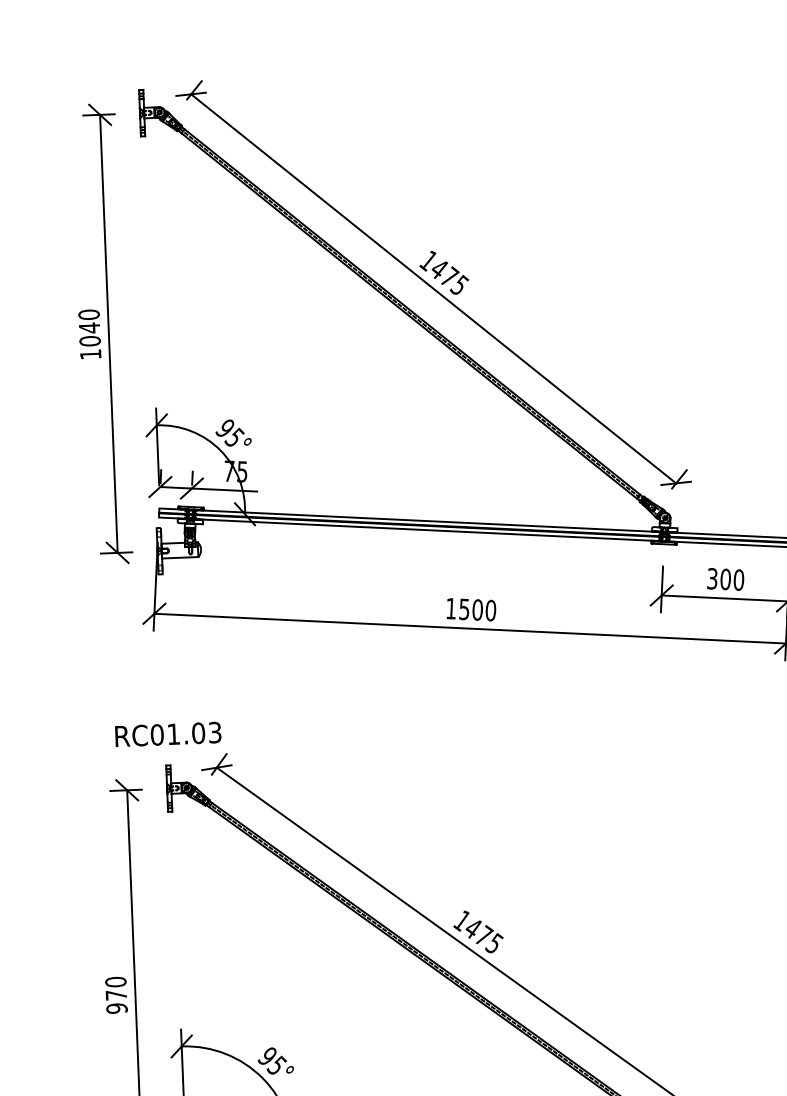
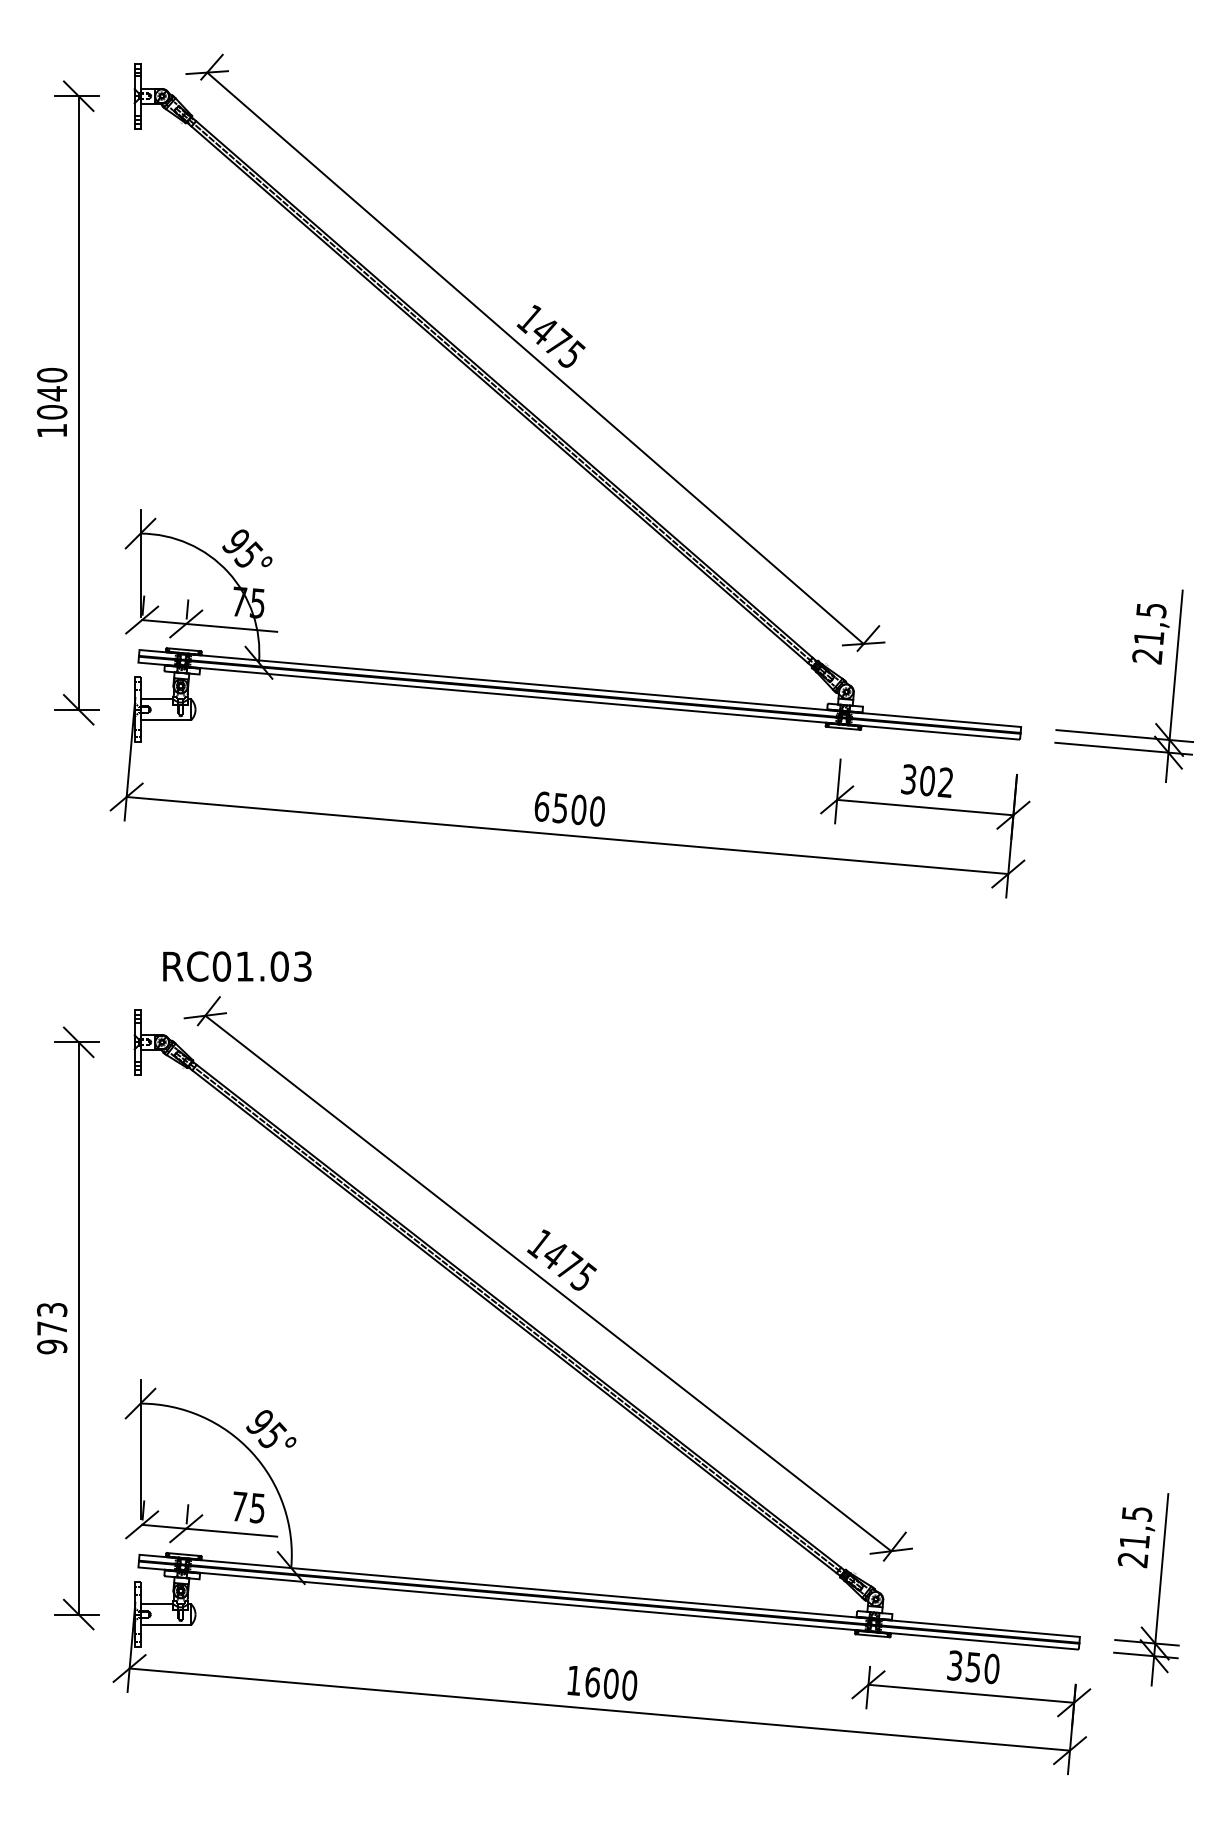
text: (738, 579) -> (945, 782), 300 -> 302
text: (450, 608) -> (541, 806), 1500 -> 6500
text: (168, 734) -> (237, 966), moved
text: (116, 981) -> (52, 1309), 970 -> 973

